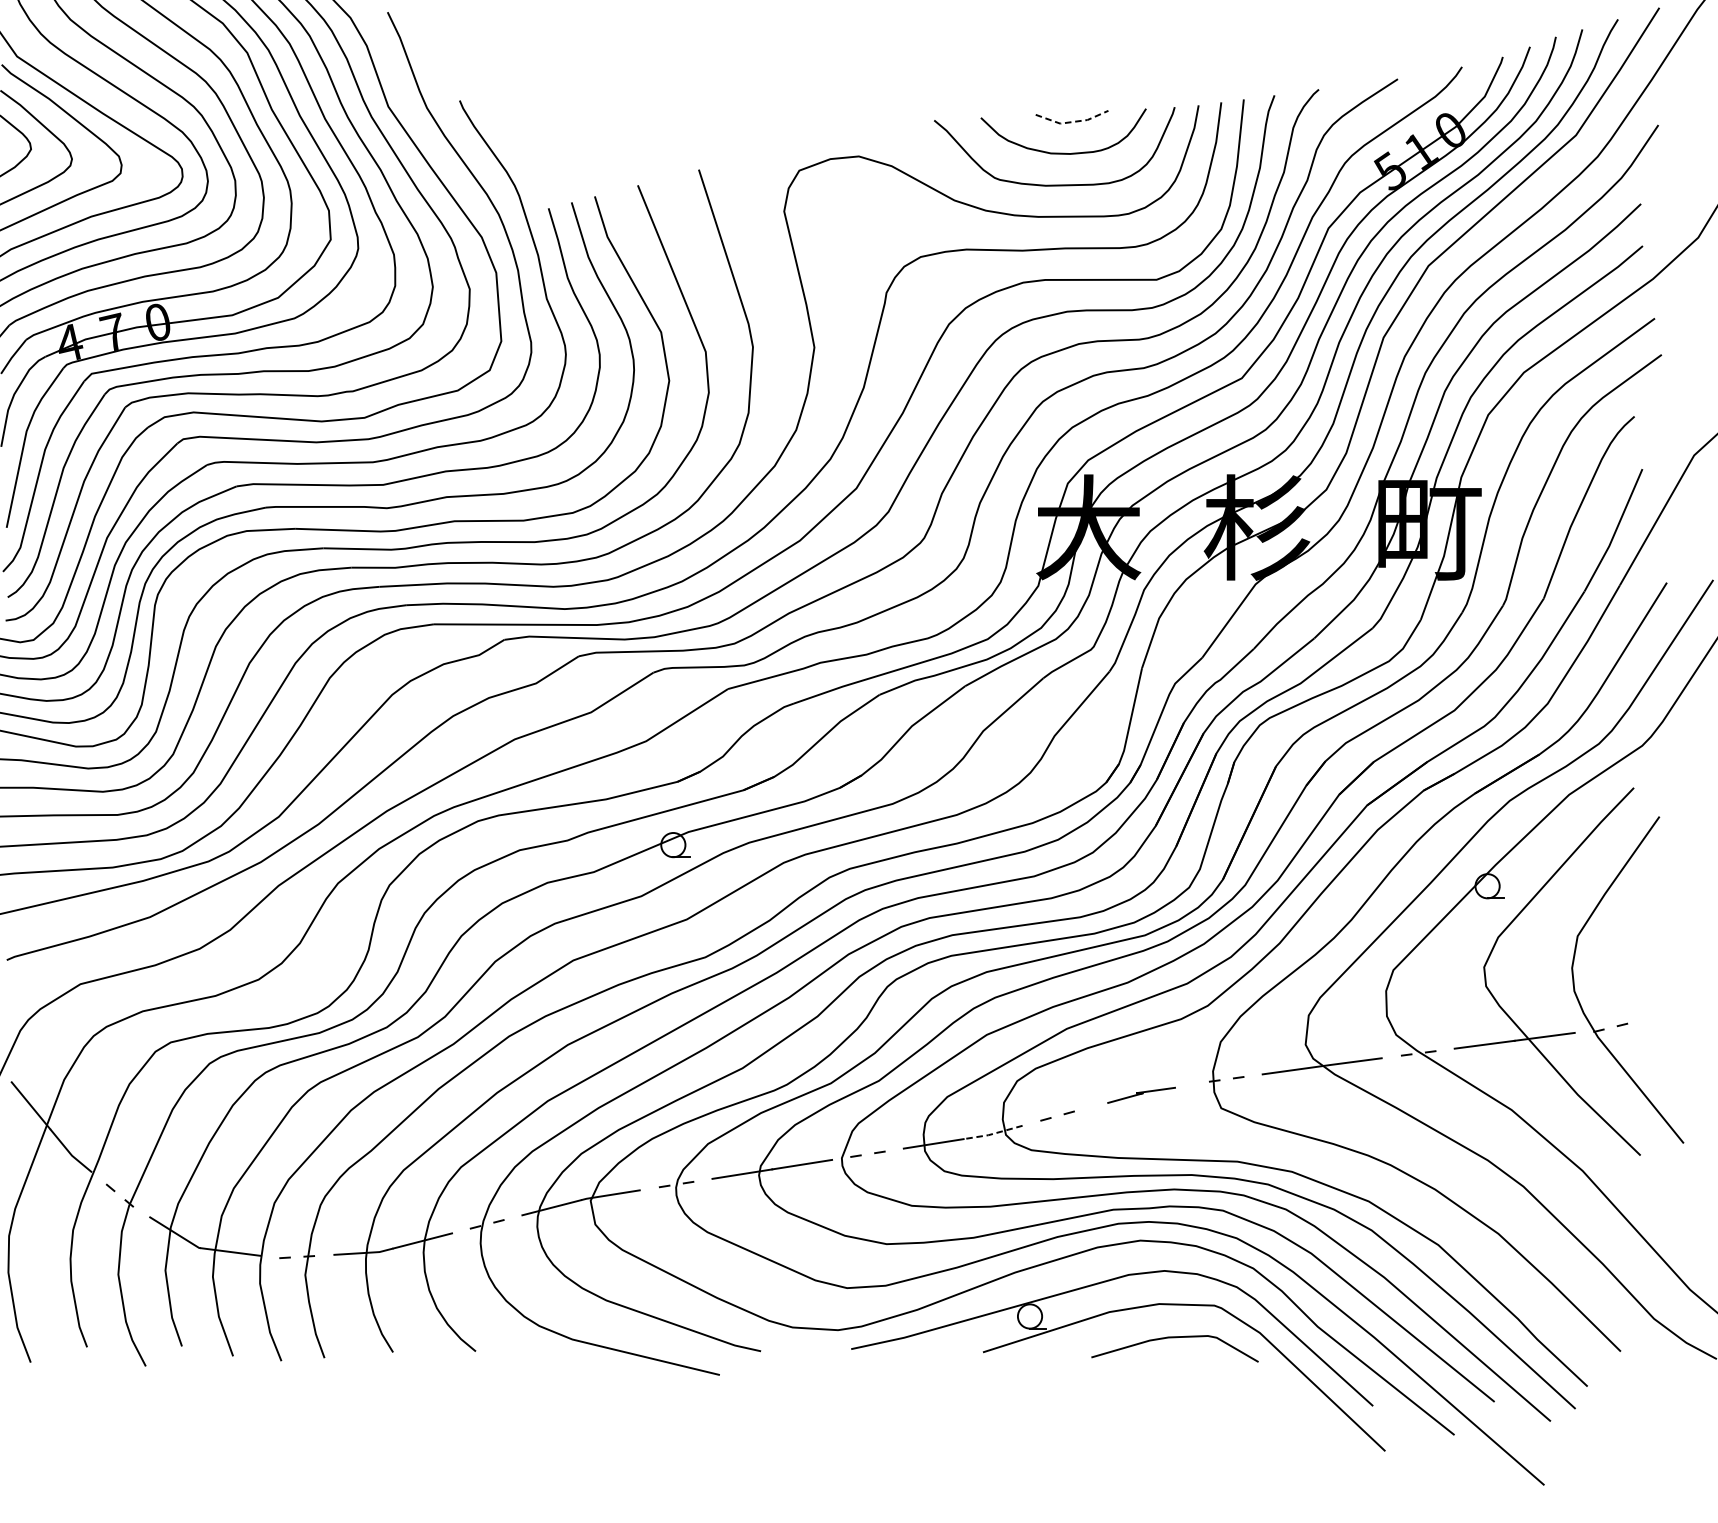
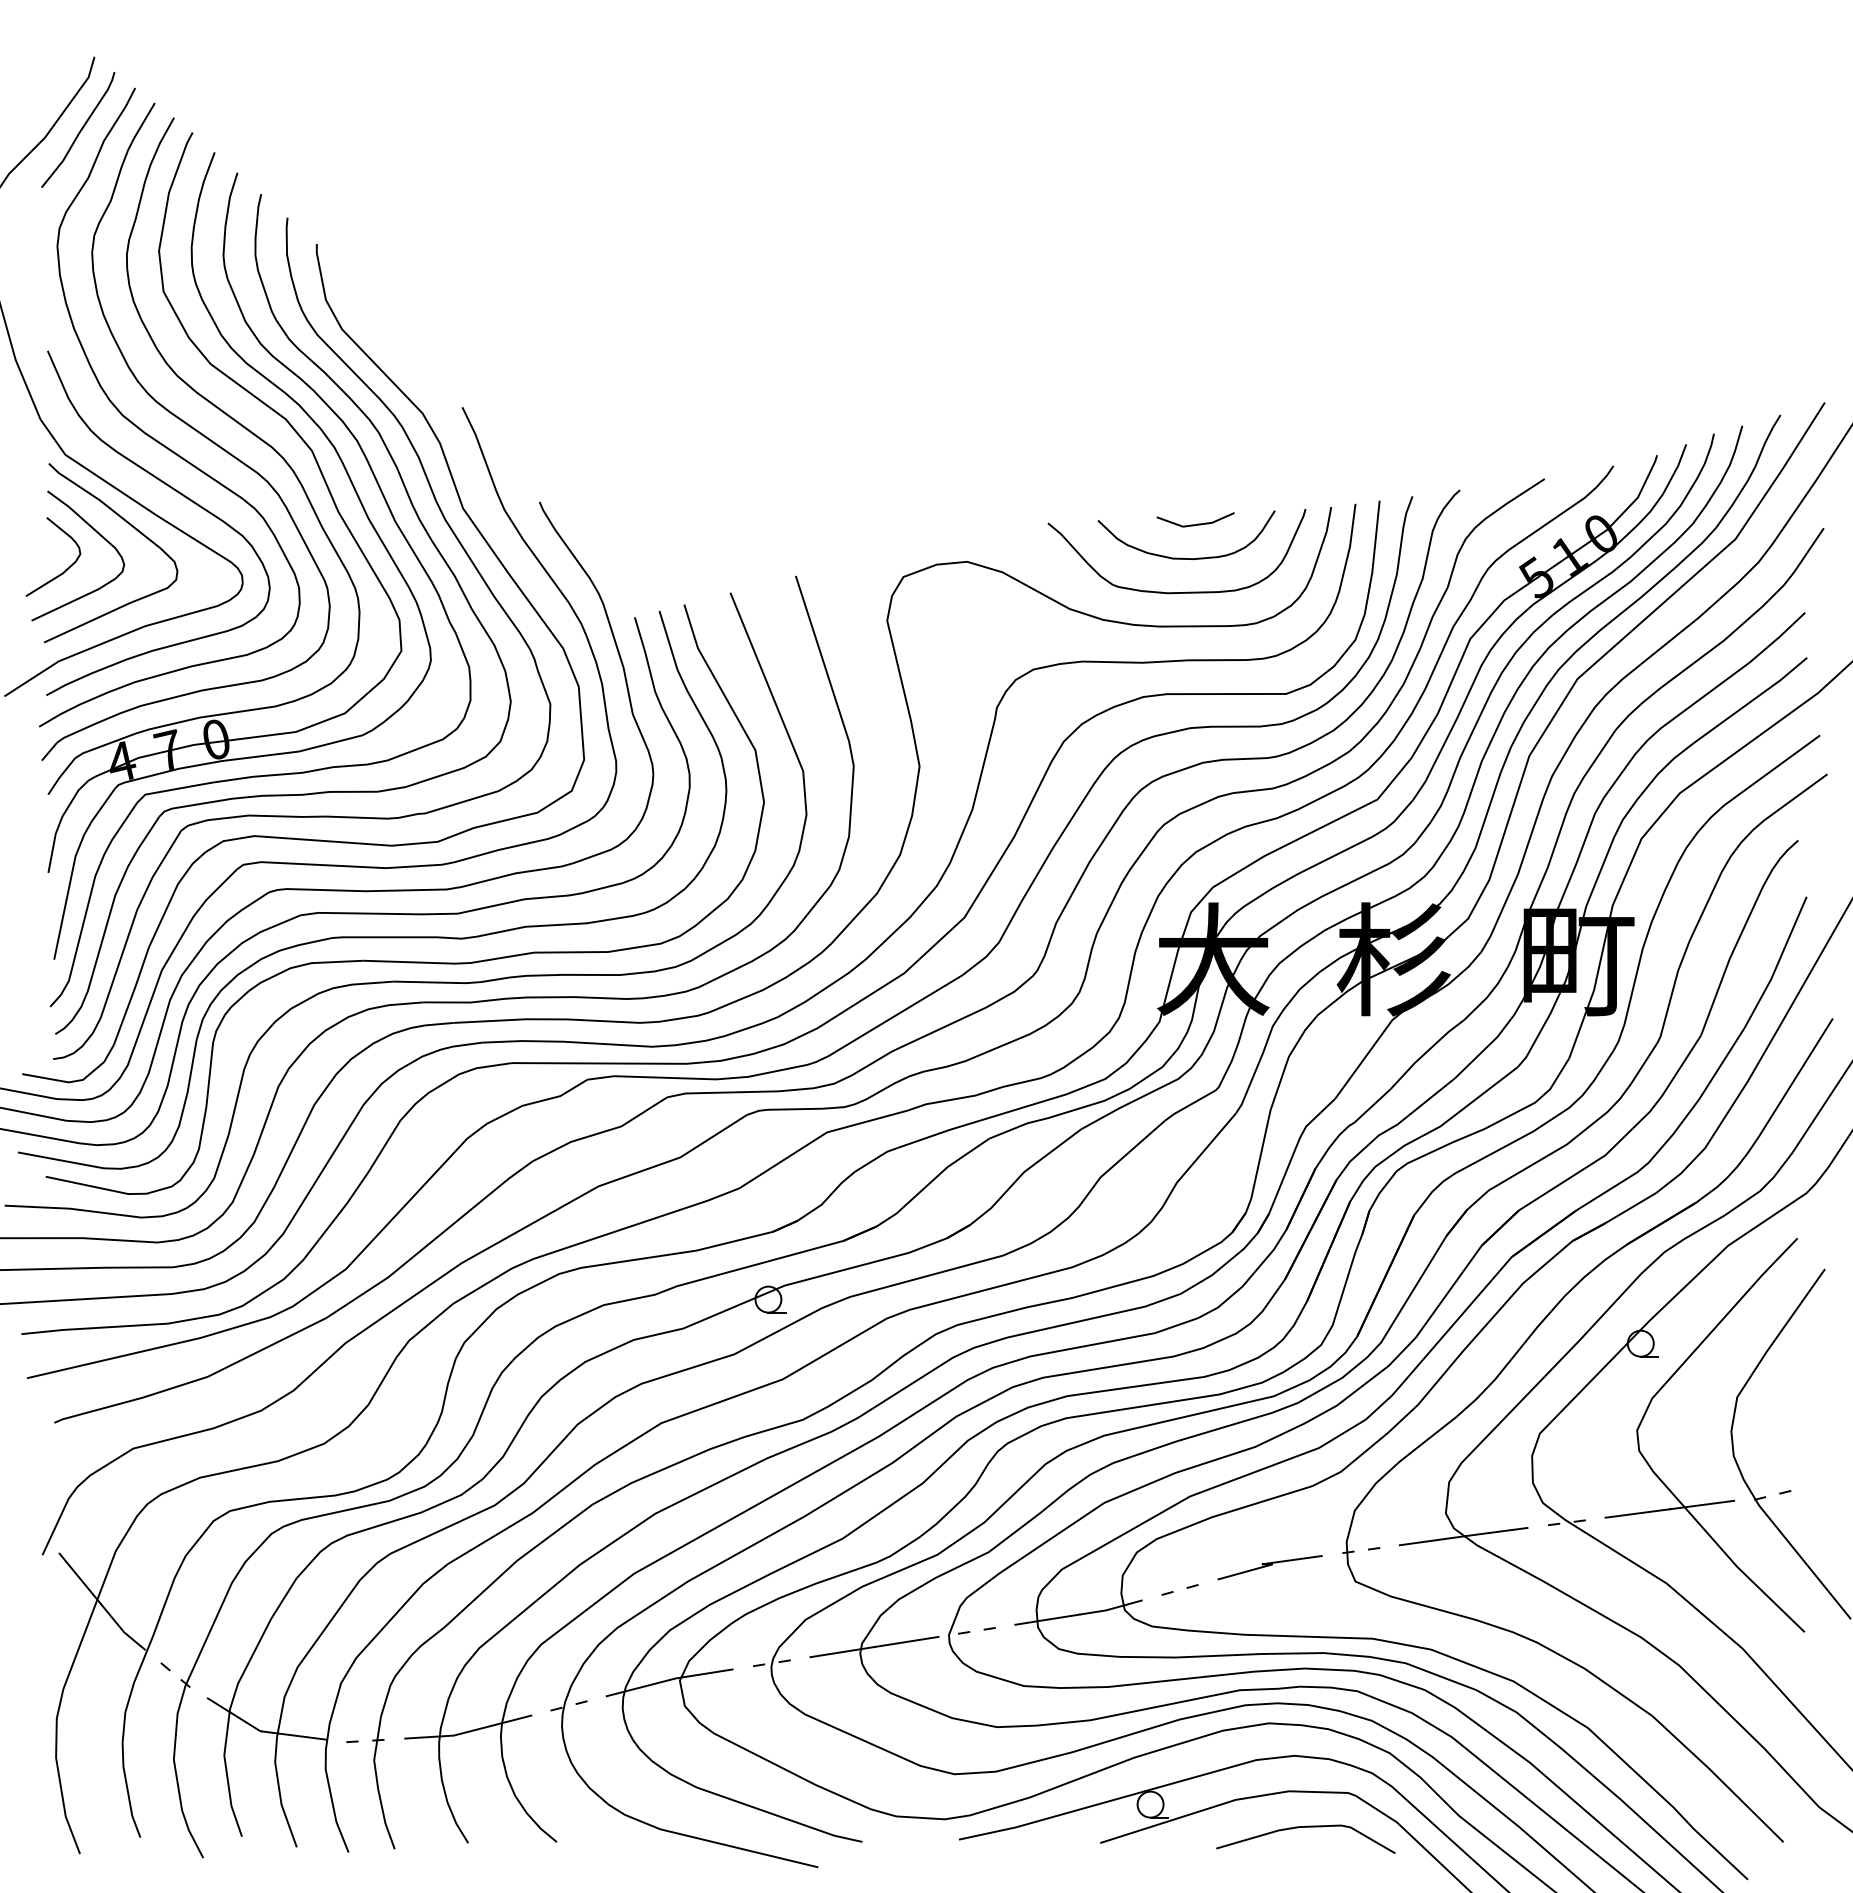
line: (1071, 122) -> (1195, 525), dashed -> solid
part: (1141, 1095) -> (1269, 1567), size x1.43
line: (992, 1134) -> (1110, 1609), dashed -> solid

